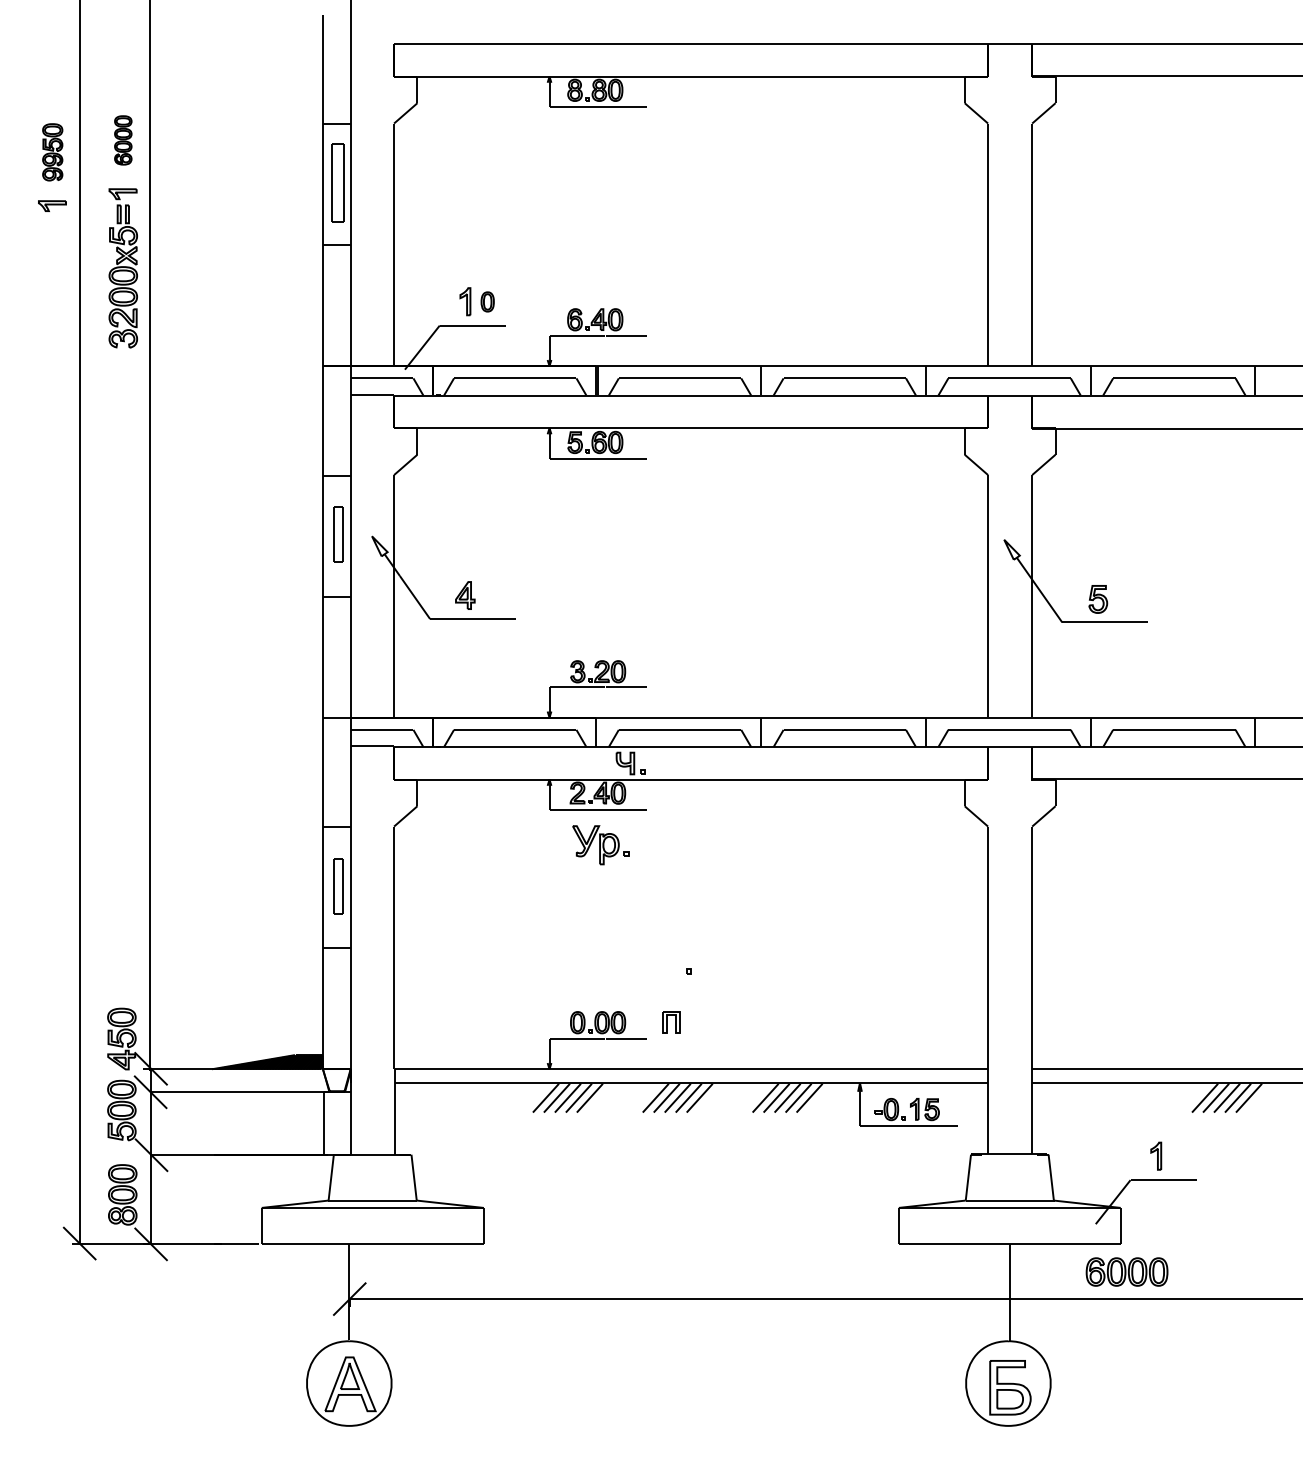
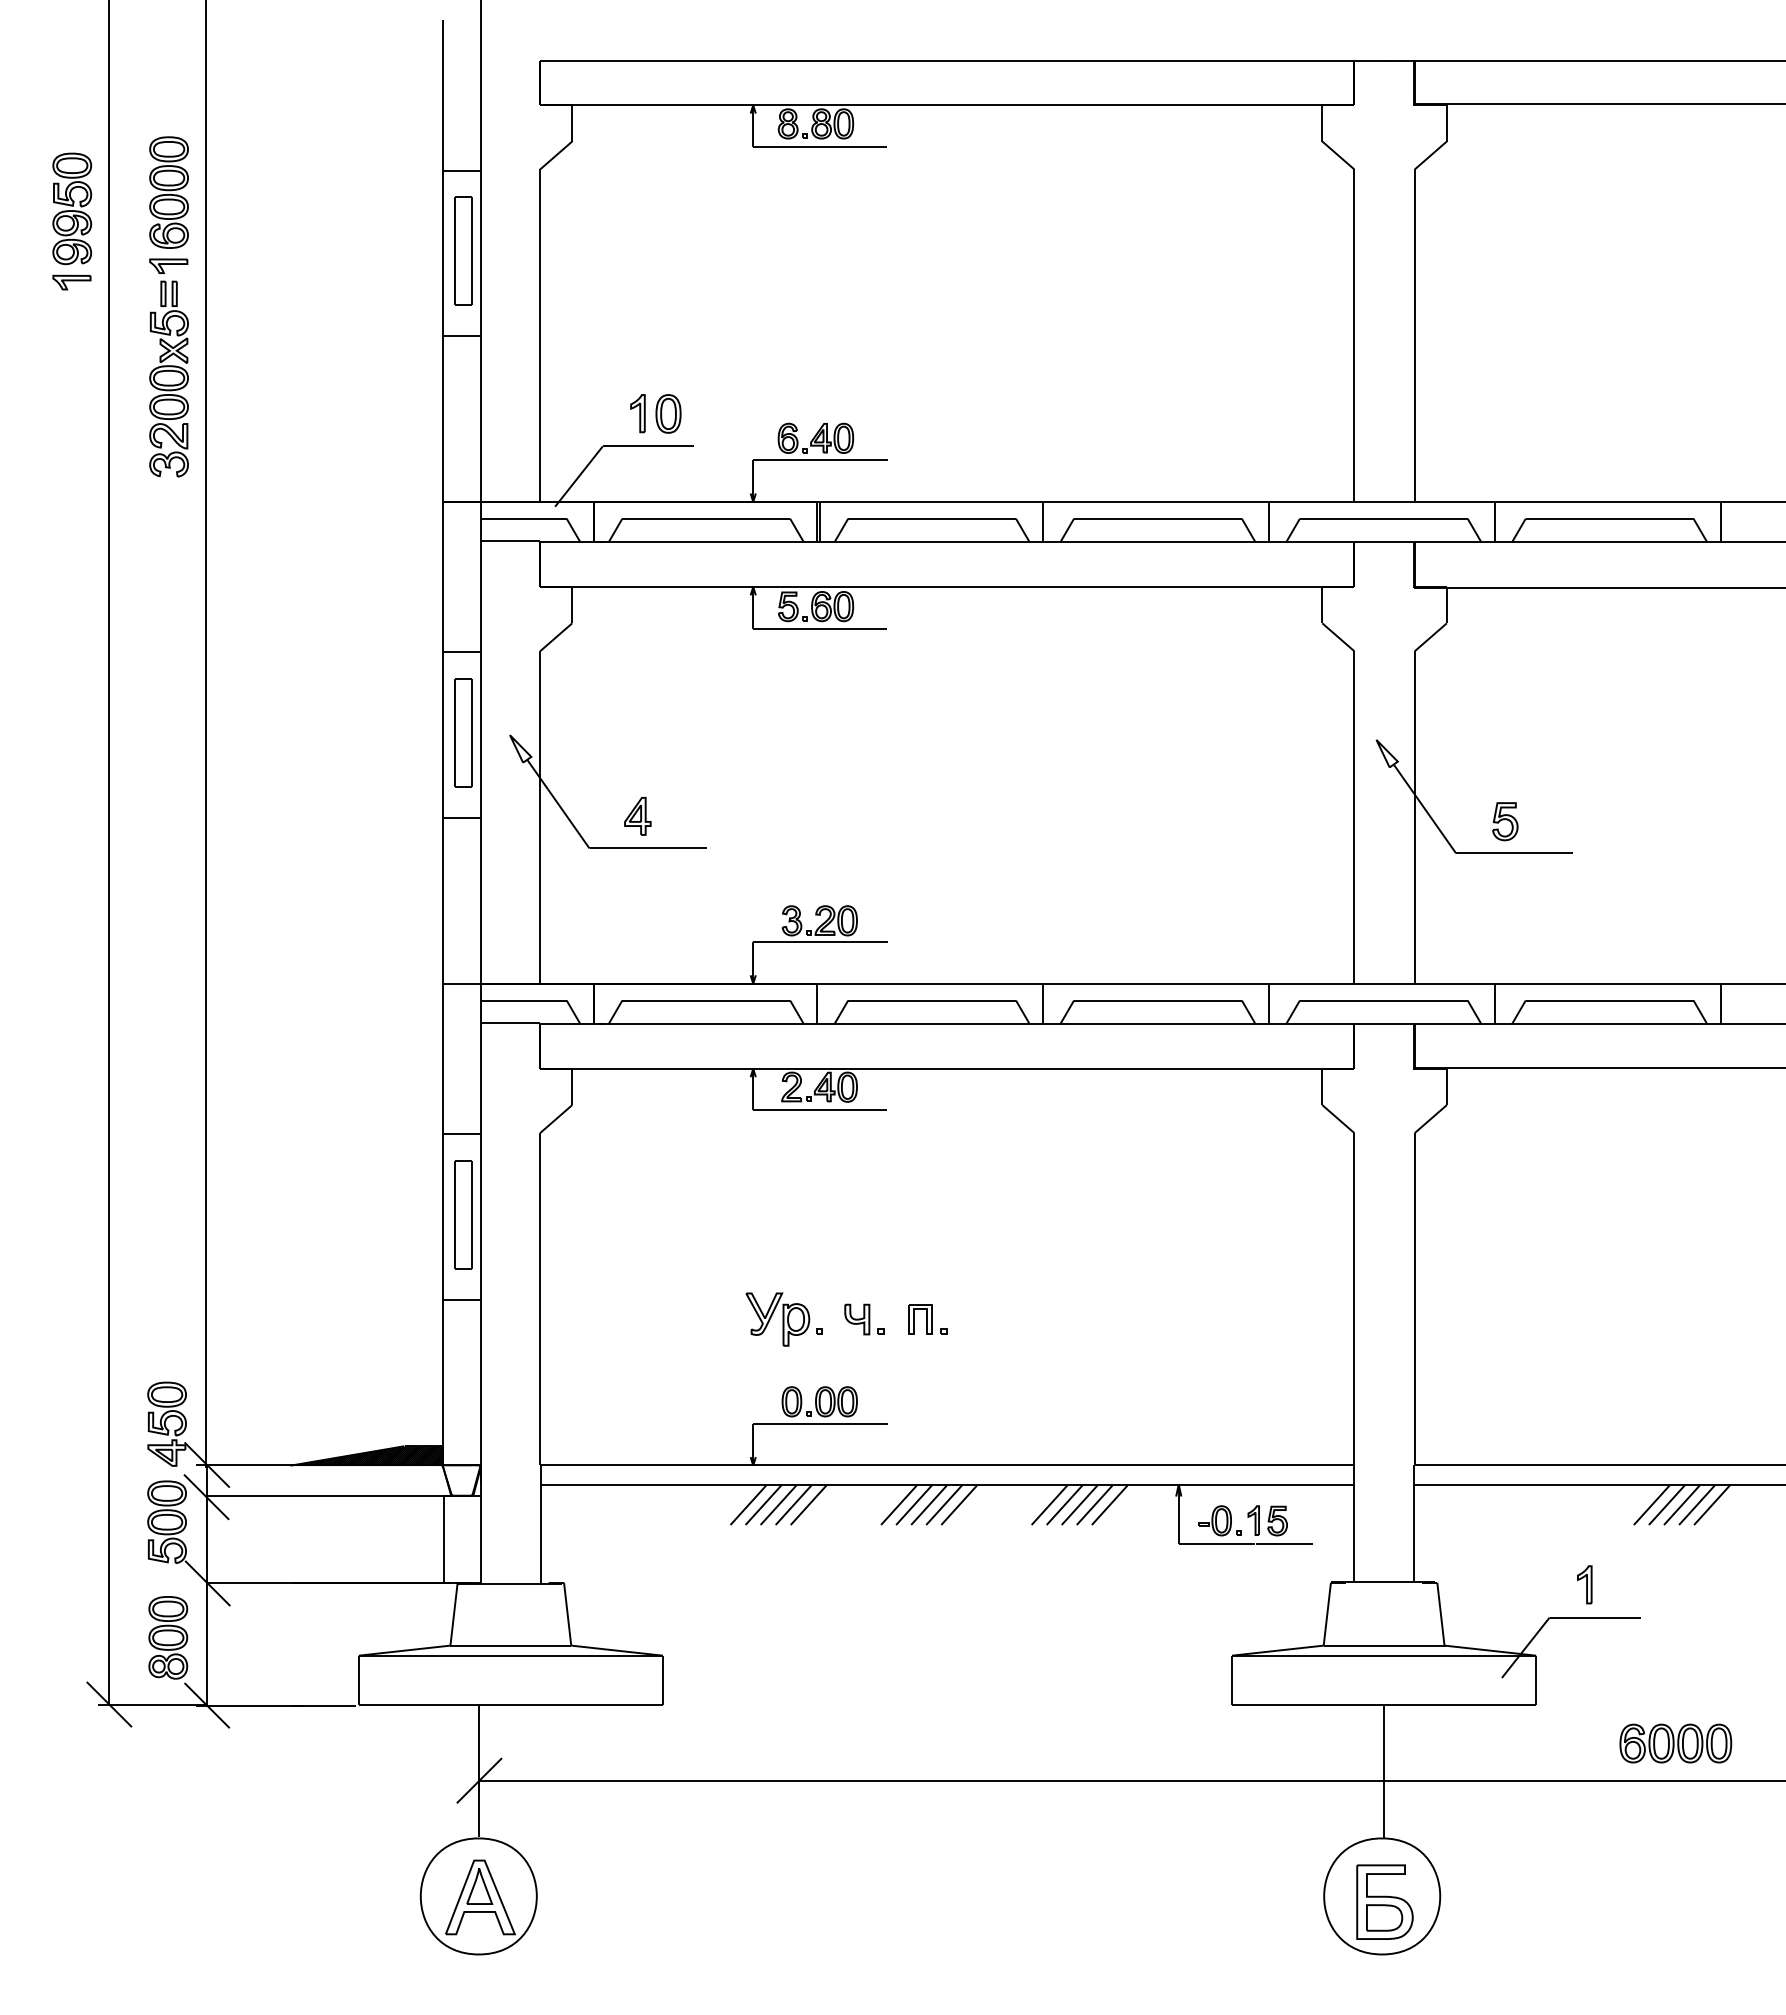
part: (122, 140) -> (168, 192), size x1.67
part: (52, 152) -> (72, 208), size x1.43
part: (487, 301) -> (668, 413), size x1.43
part: (338, 534) -> (463, 732), size x1.43
part: (630, 763) -> (864, 1319), moved
part: (600, 845) -> (783, 1319), moved
part: (338, 886) -> (463, 1214), size x1.43
part: (671, 1022) -> (920, 1319), moved
part: (1126, 1271) -> (1675, 1743), moved

